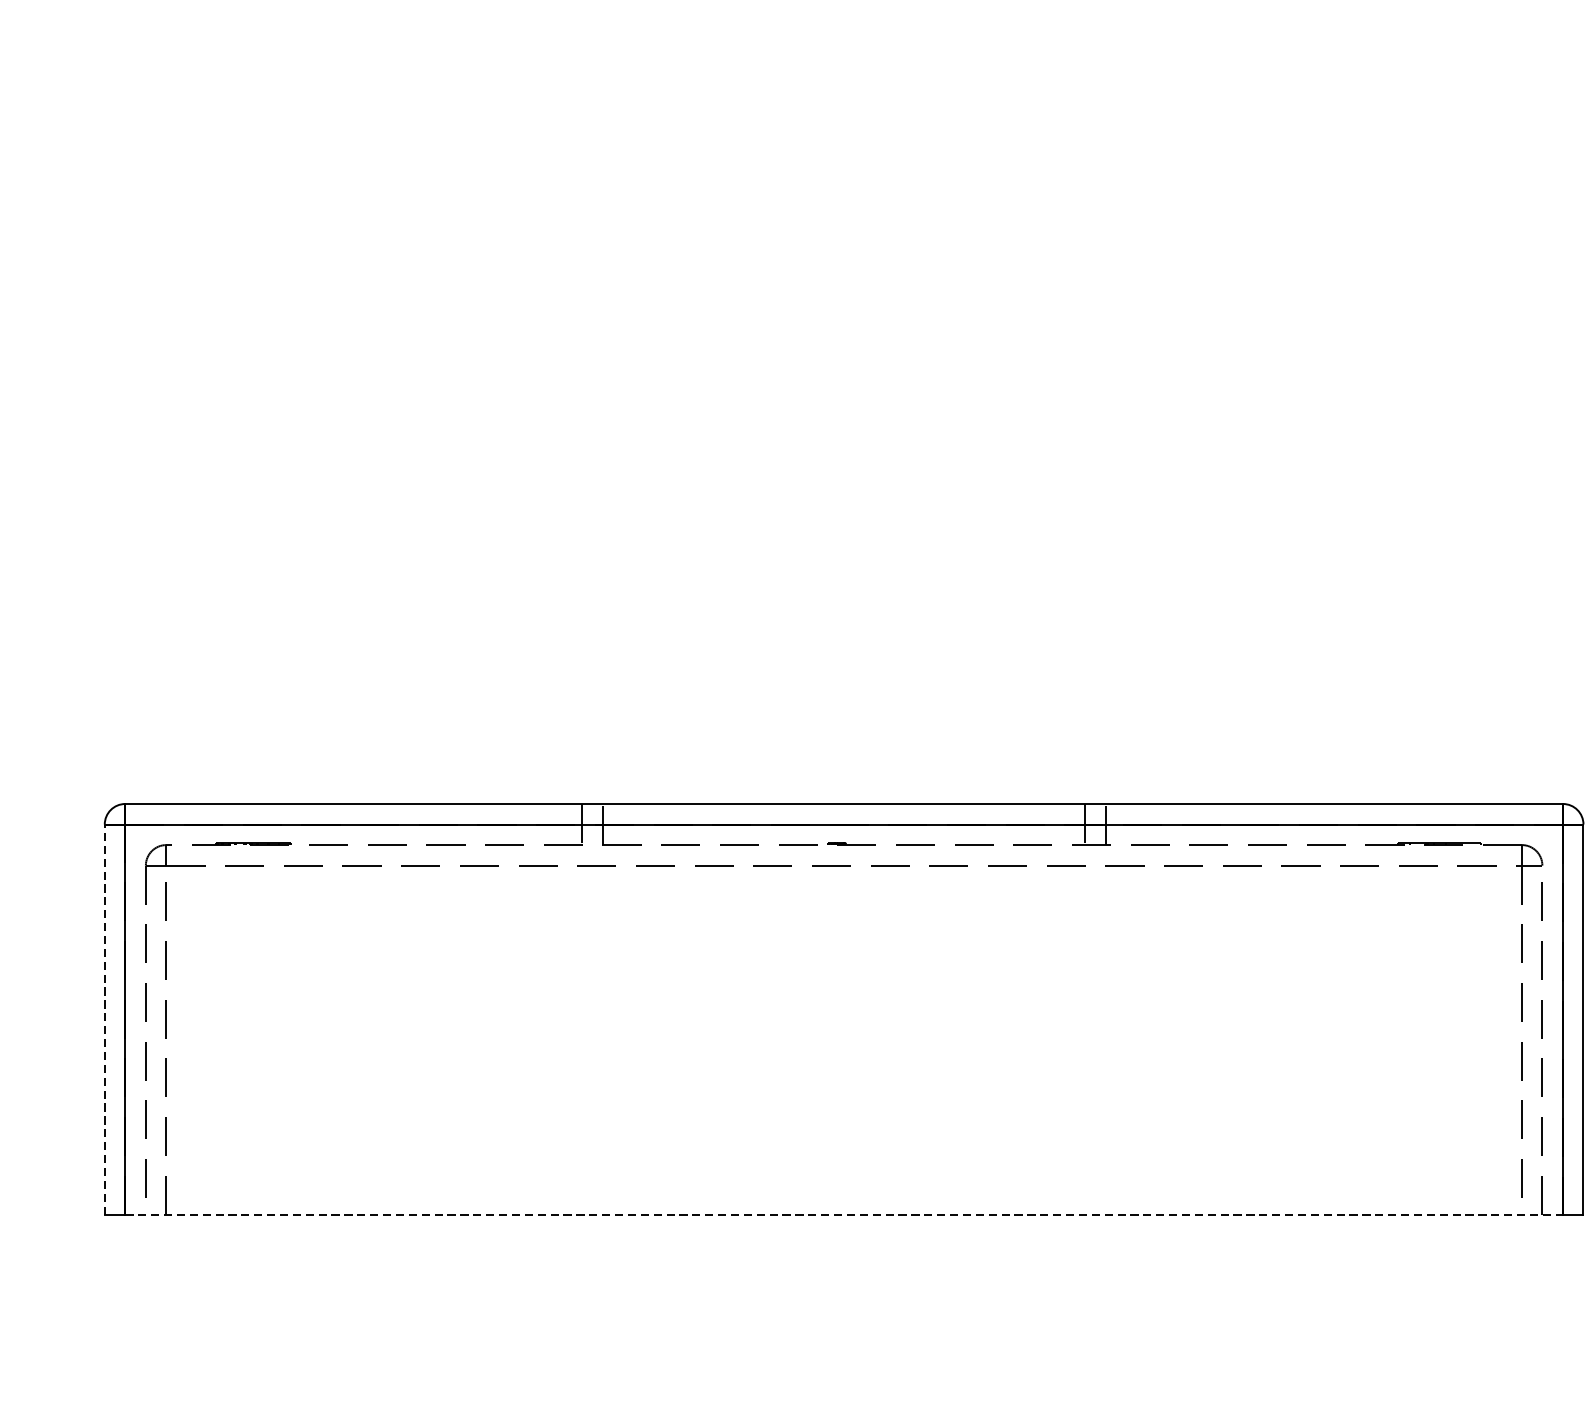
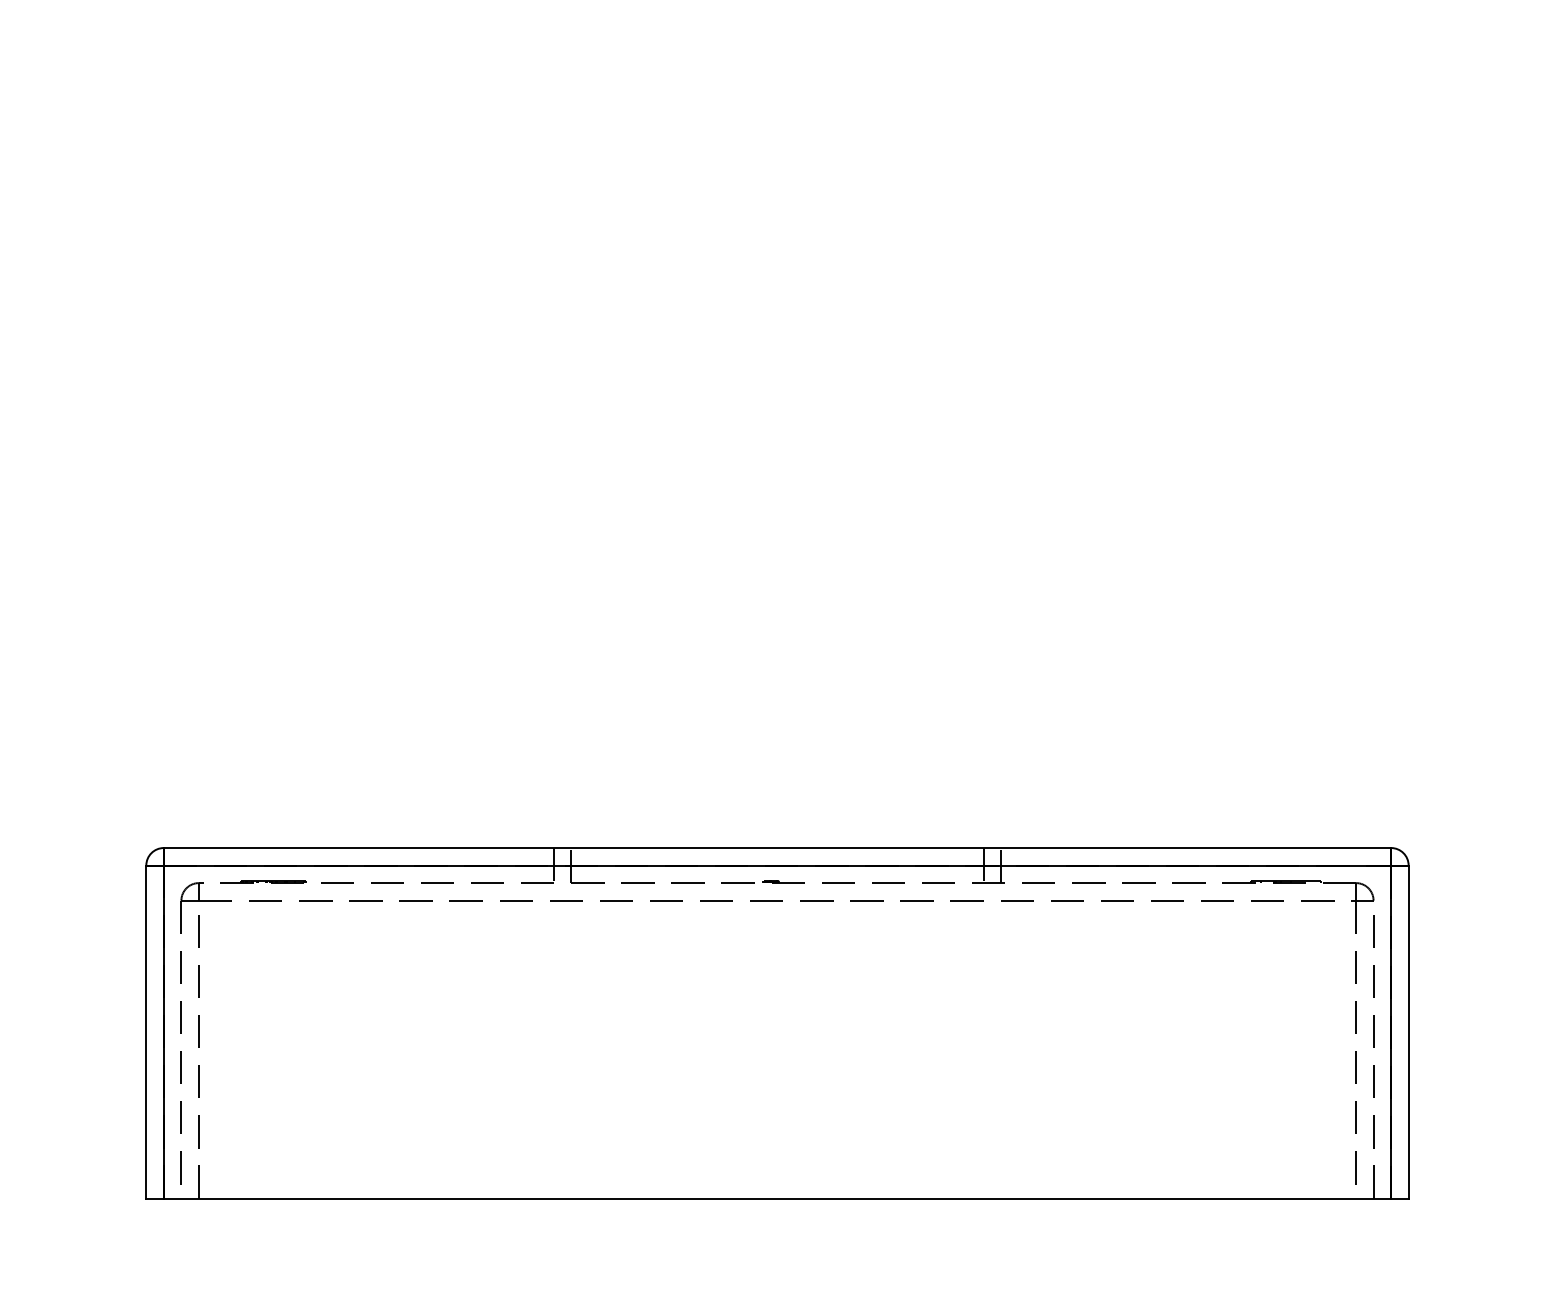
line: (104, 1020) -> (146, 1032), dashed -> solid
line: (844, 1214) -> (777, 1198), dashed -> solid

